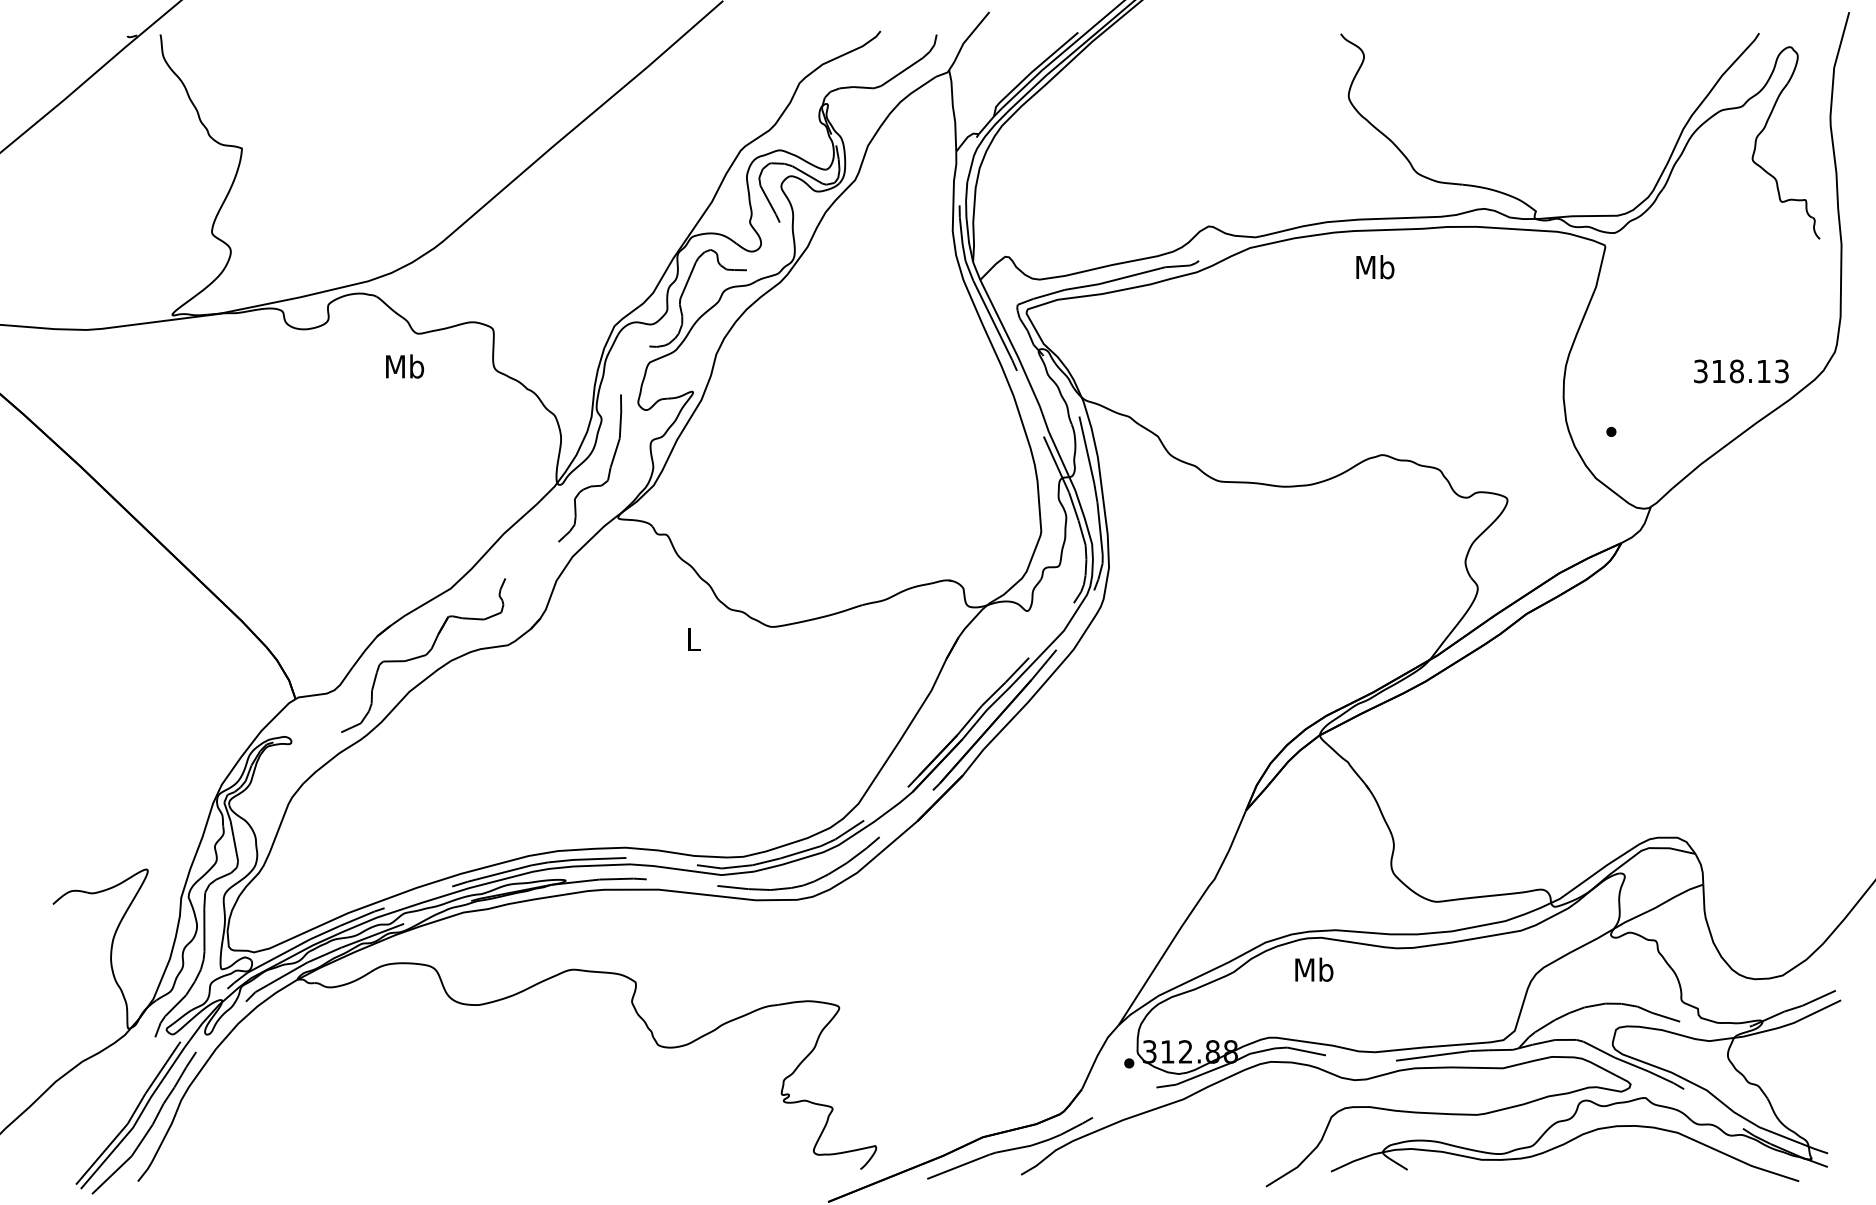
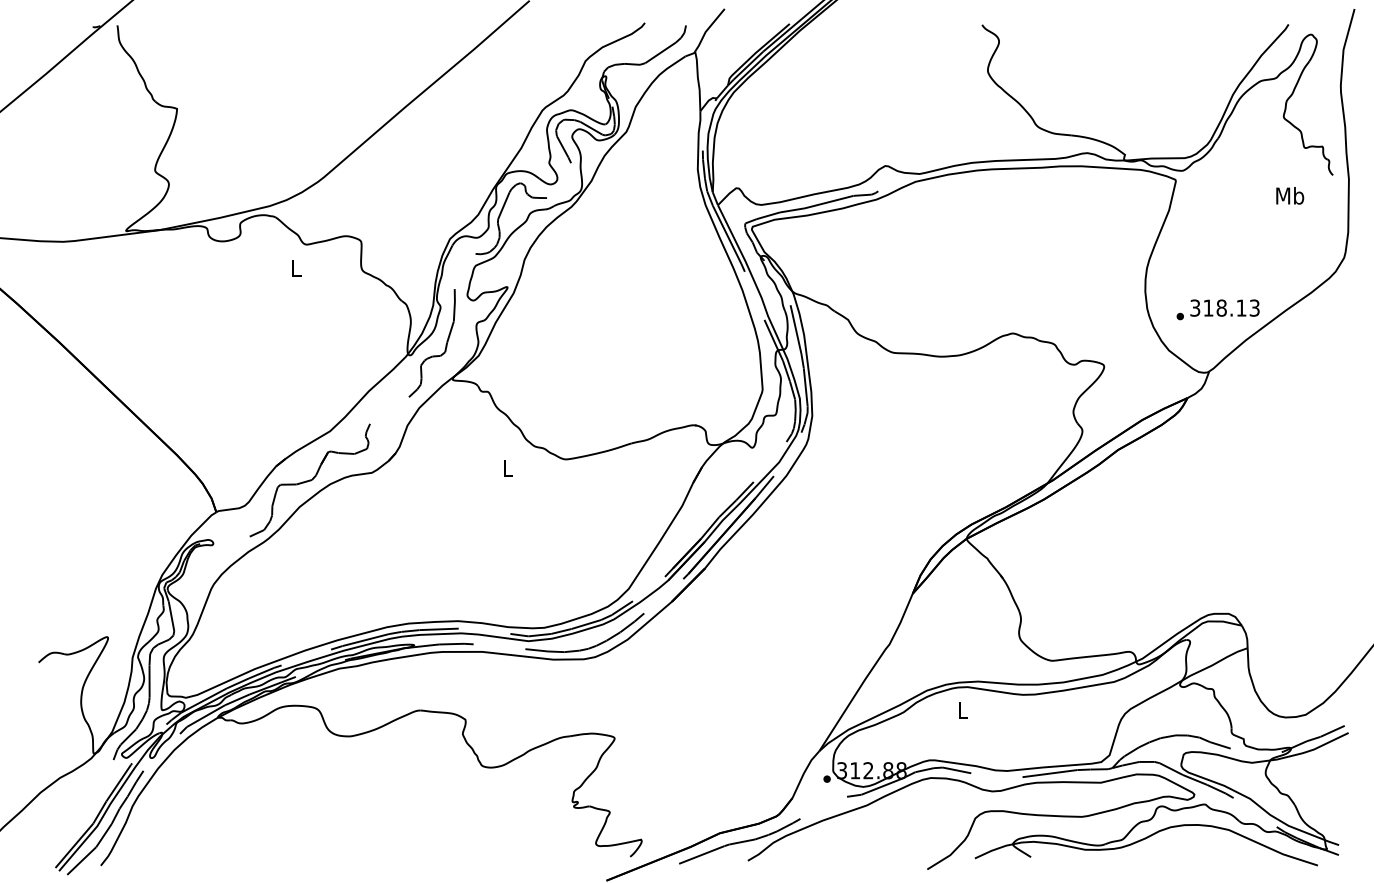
text: (1375, 267) -> (1290, 196), moved
text: (405, 366) -> (296, 268), Mb -> L
text: (1741, 371) -> (1225, 308), moved
text: (1314, 969) -> (962, 710), Mb -> L

